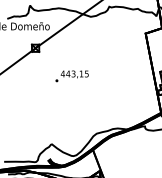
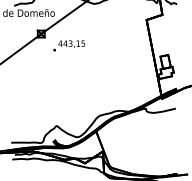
text: (72, 75) -> (69, 45), moved

